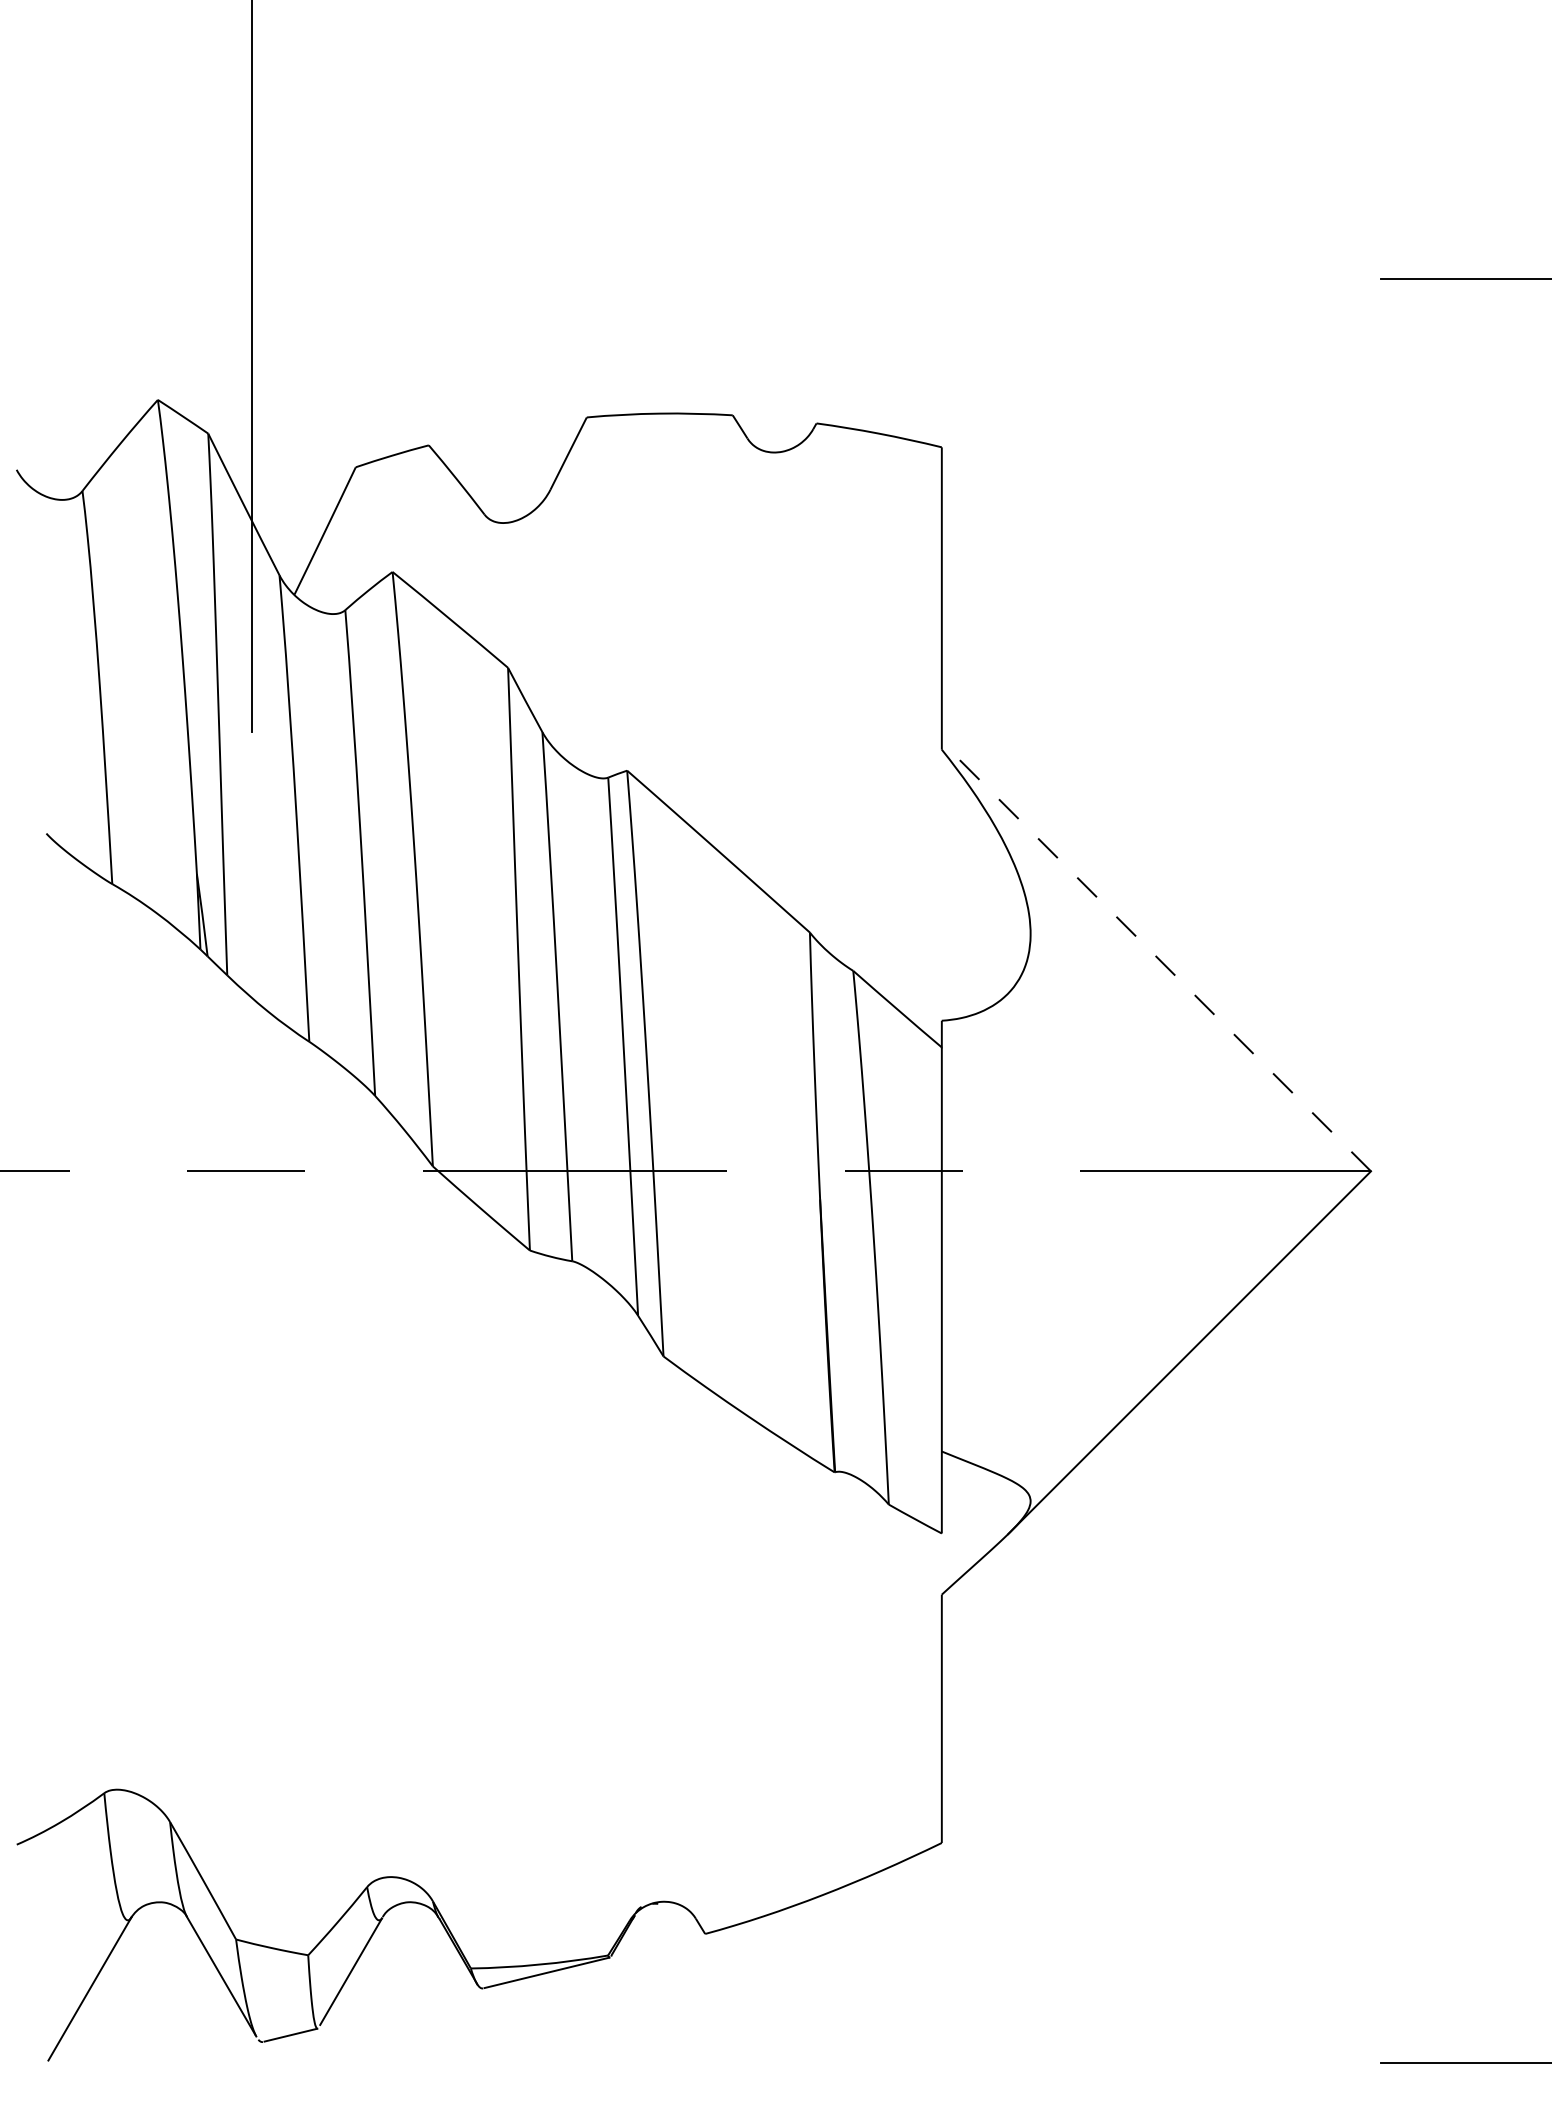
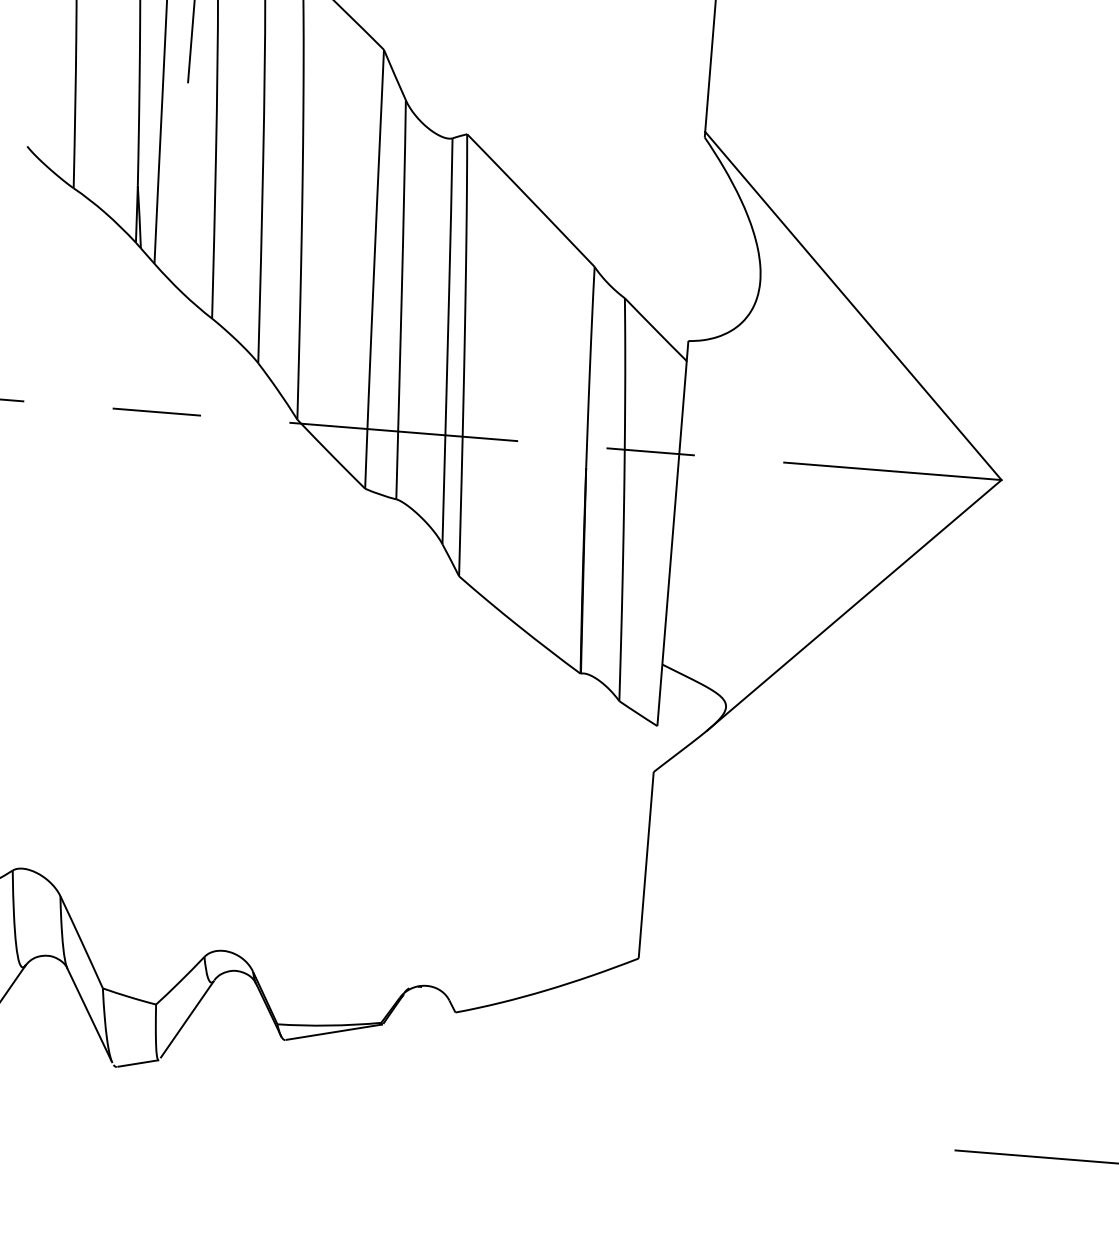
line: (1156, 956) -> (853, 305), dashed -> solid

